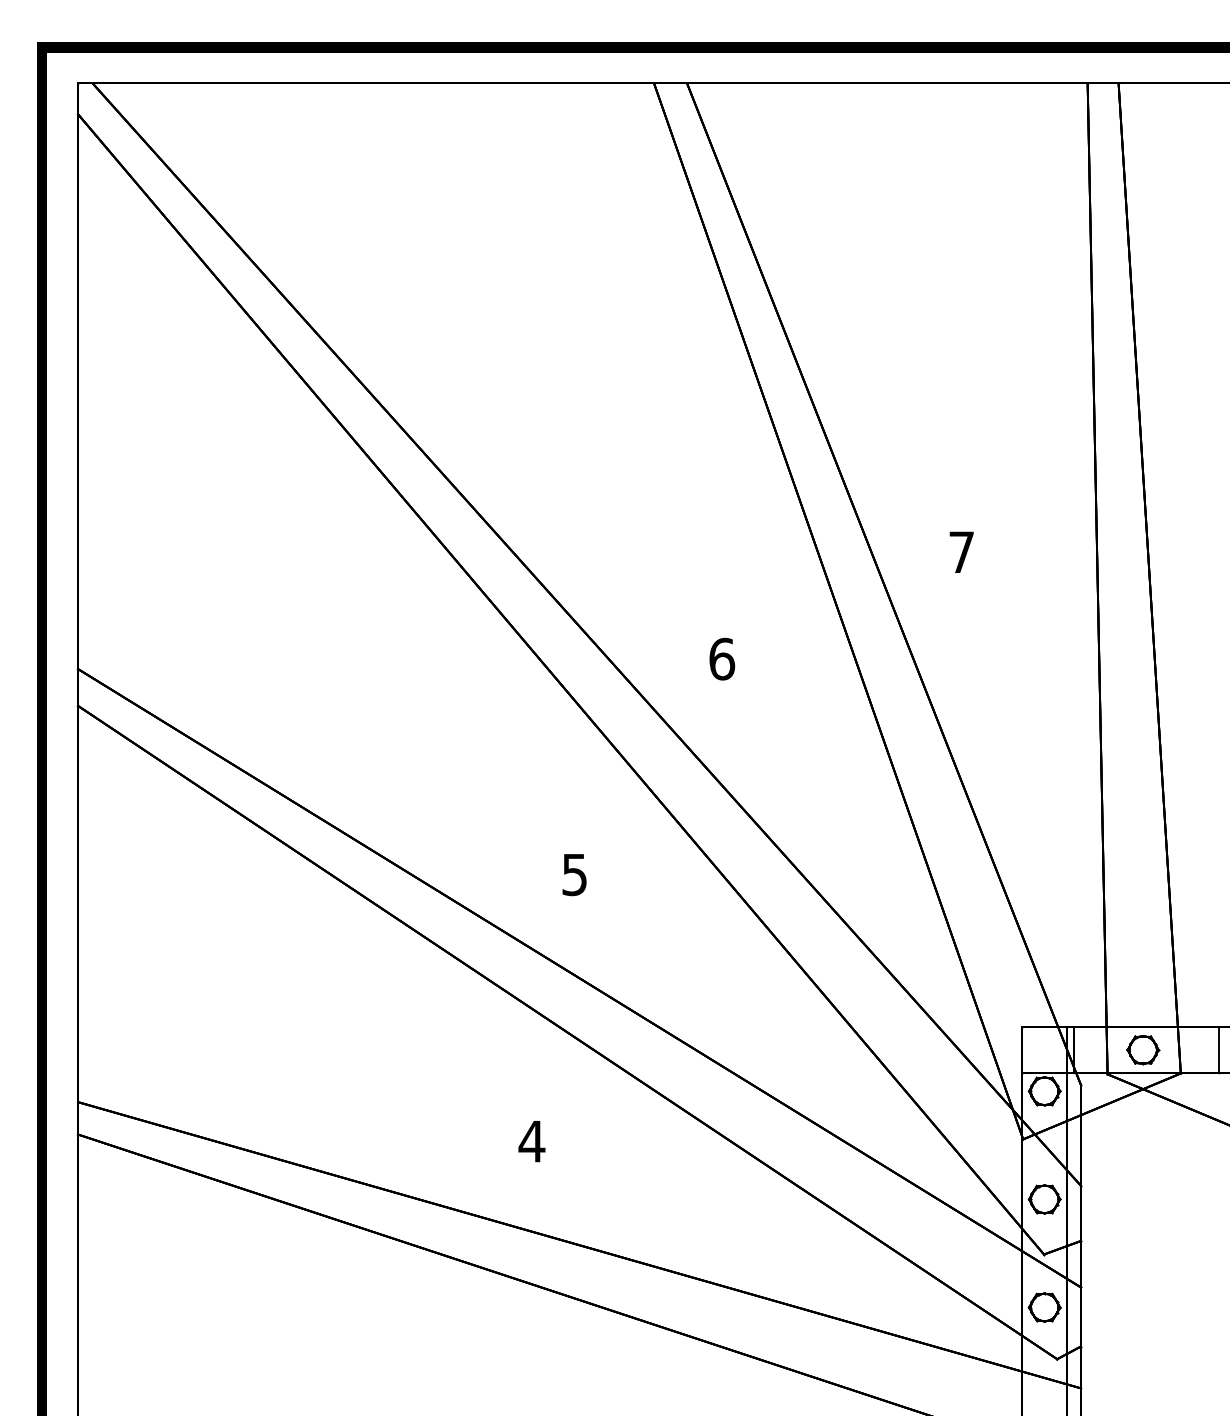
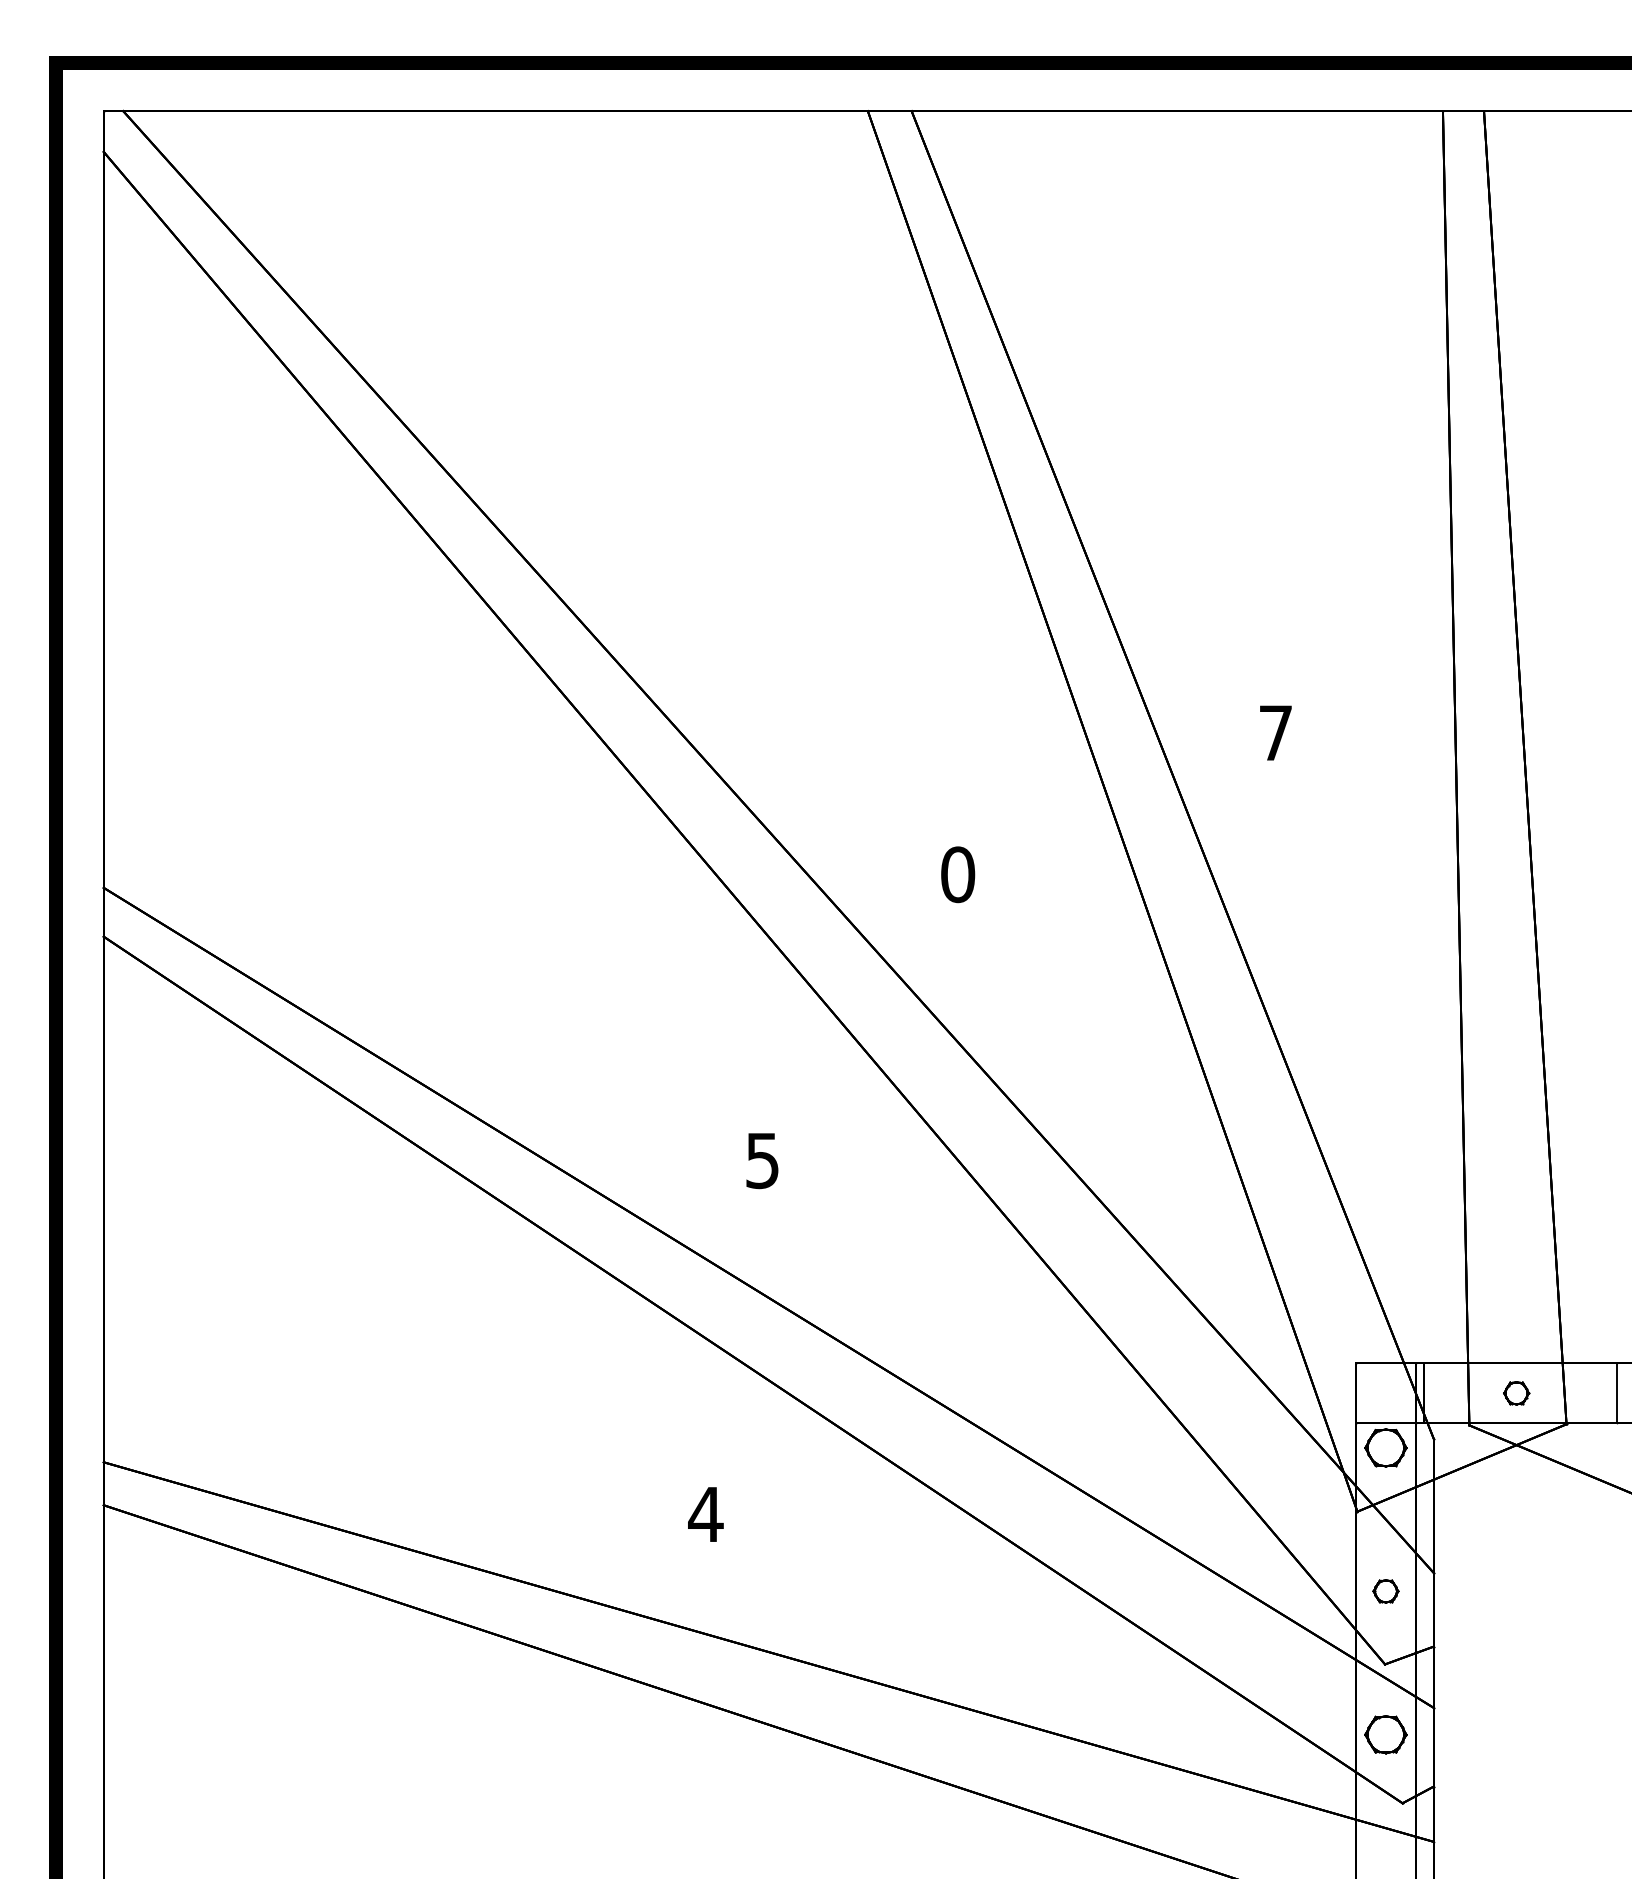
text: (722, 658) -> (958, 874), 6 -> 0
part: (1143, 1050) -> (1516, 1393), size x0.6
part: (1044, 1199) -> (1385, 1591), size x0.6

